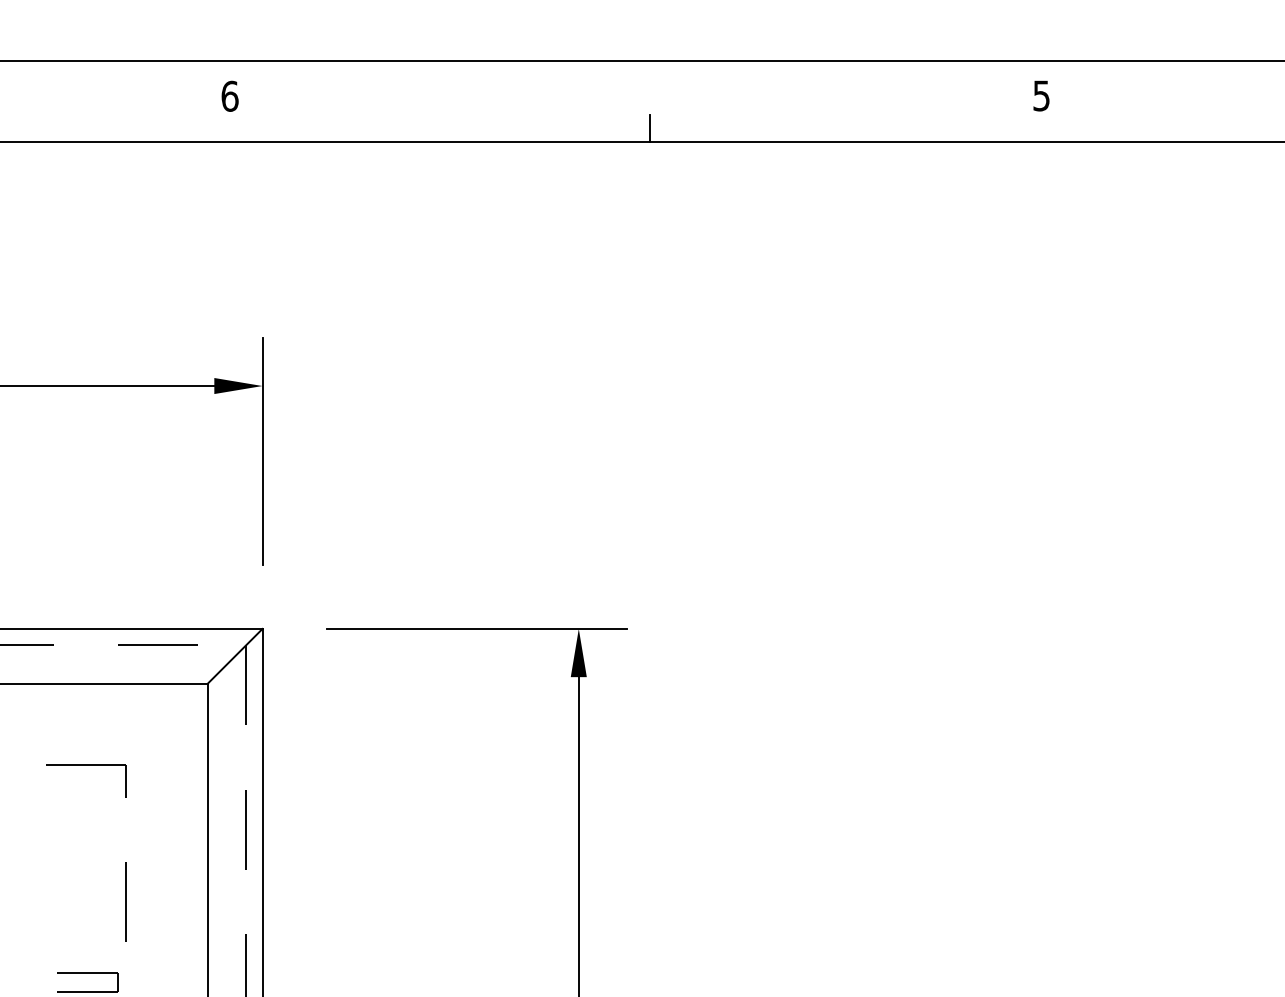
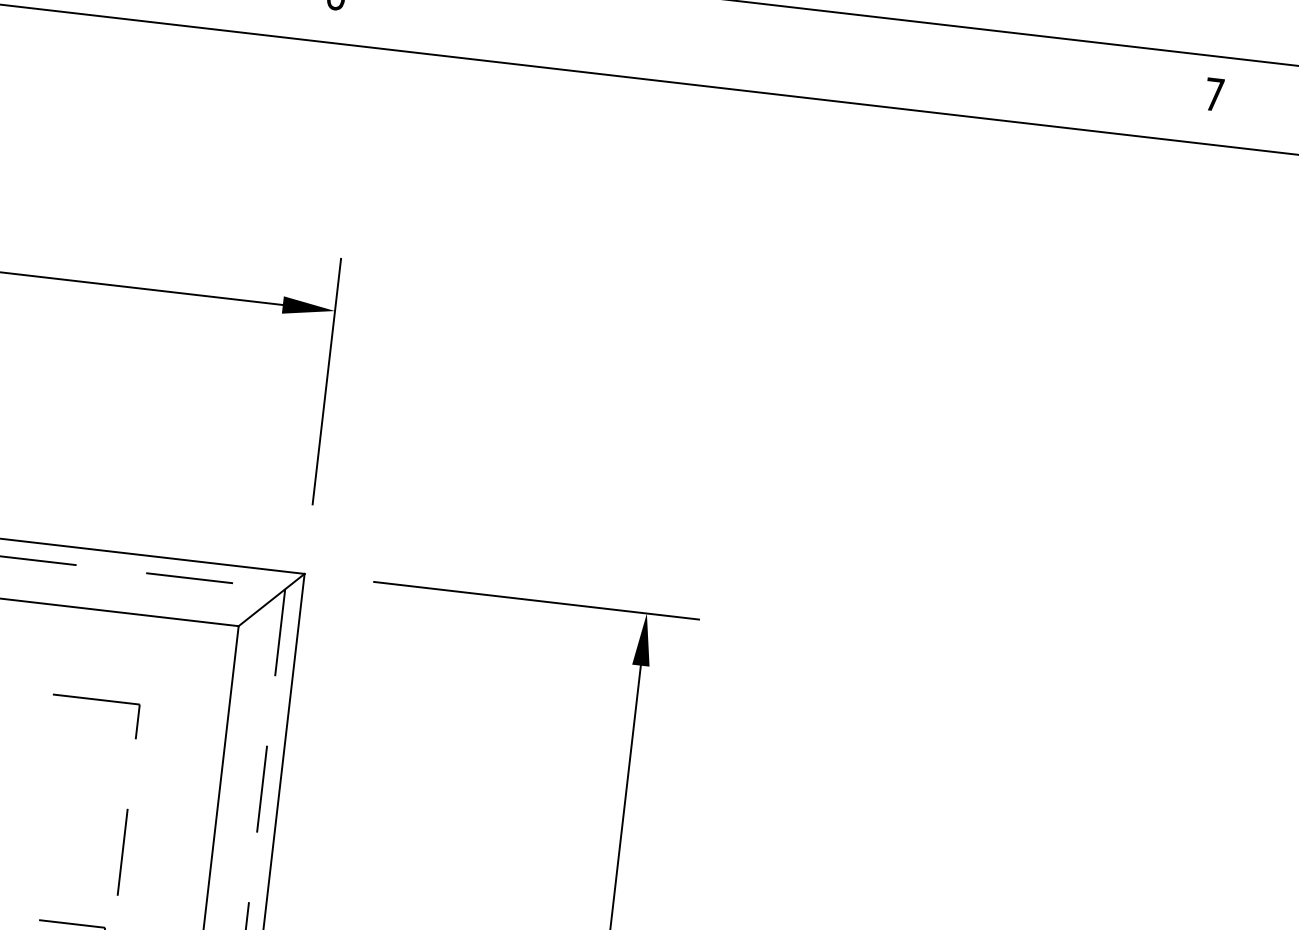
text: (1041, 95) -> (1214, 94), 5 -> 7
line: (649, 127) -> (786, 79), removed

